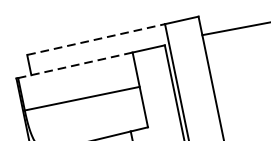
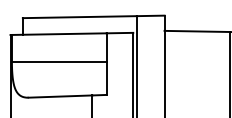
line: (97, 39) -> (80, 17), dashed -> solid
line: (74, 65) -> (58, 34), dashed -> solid

